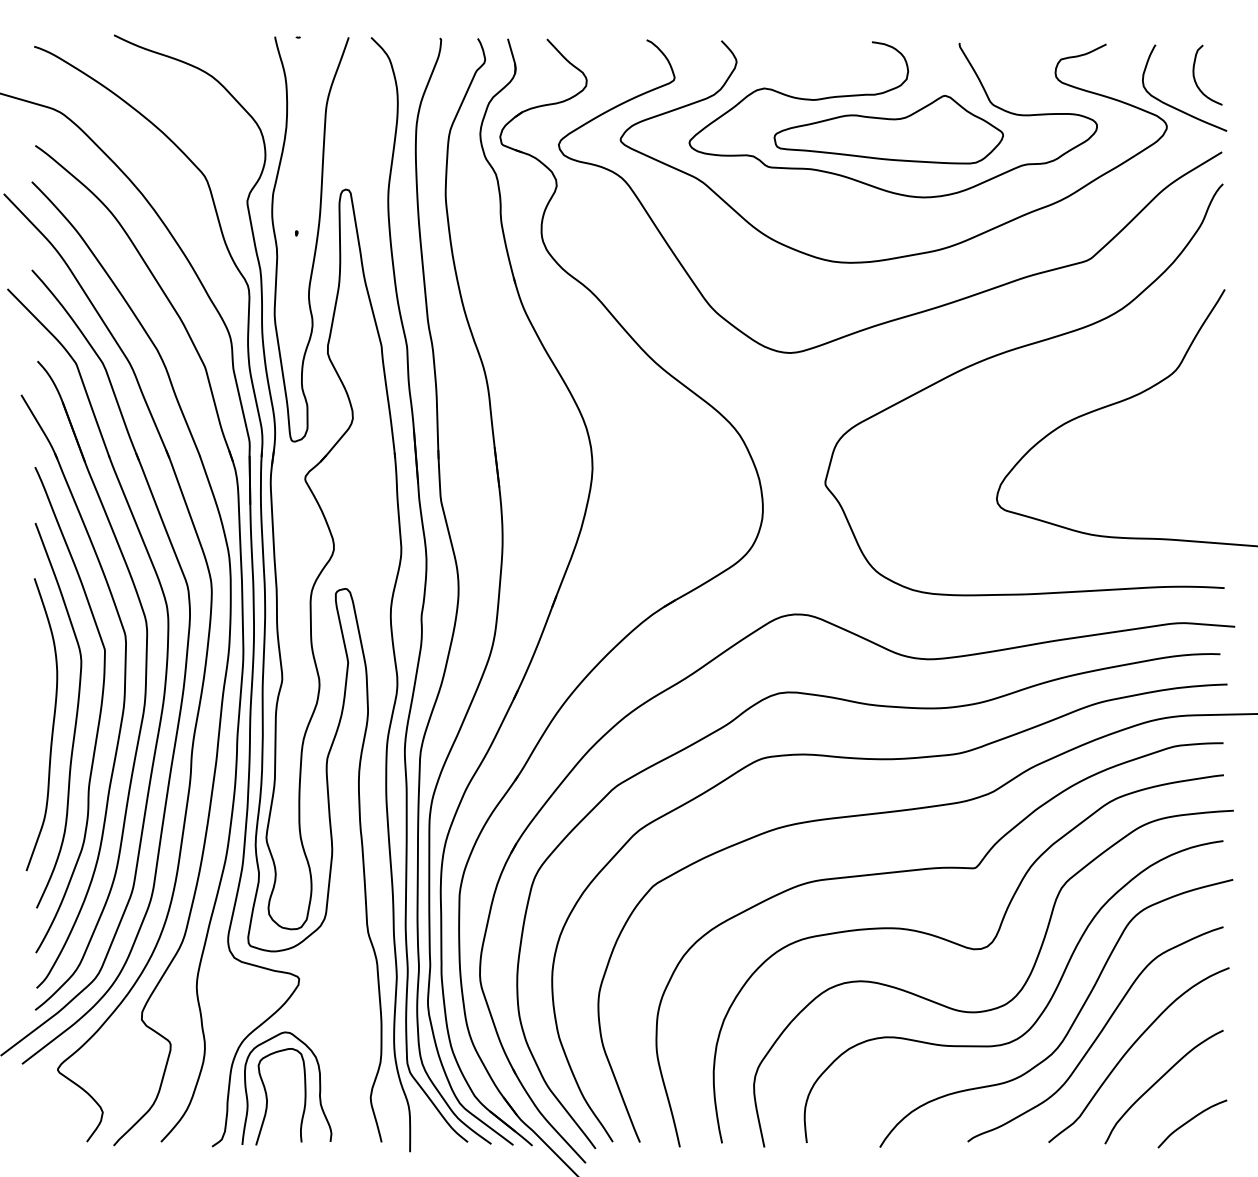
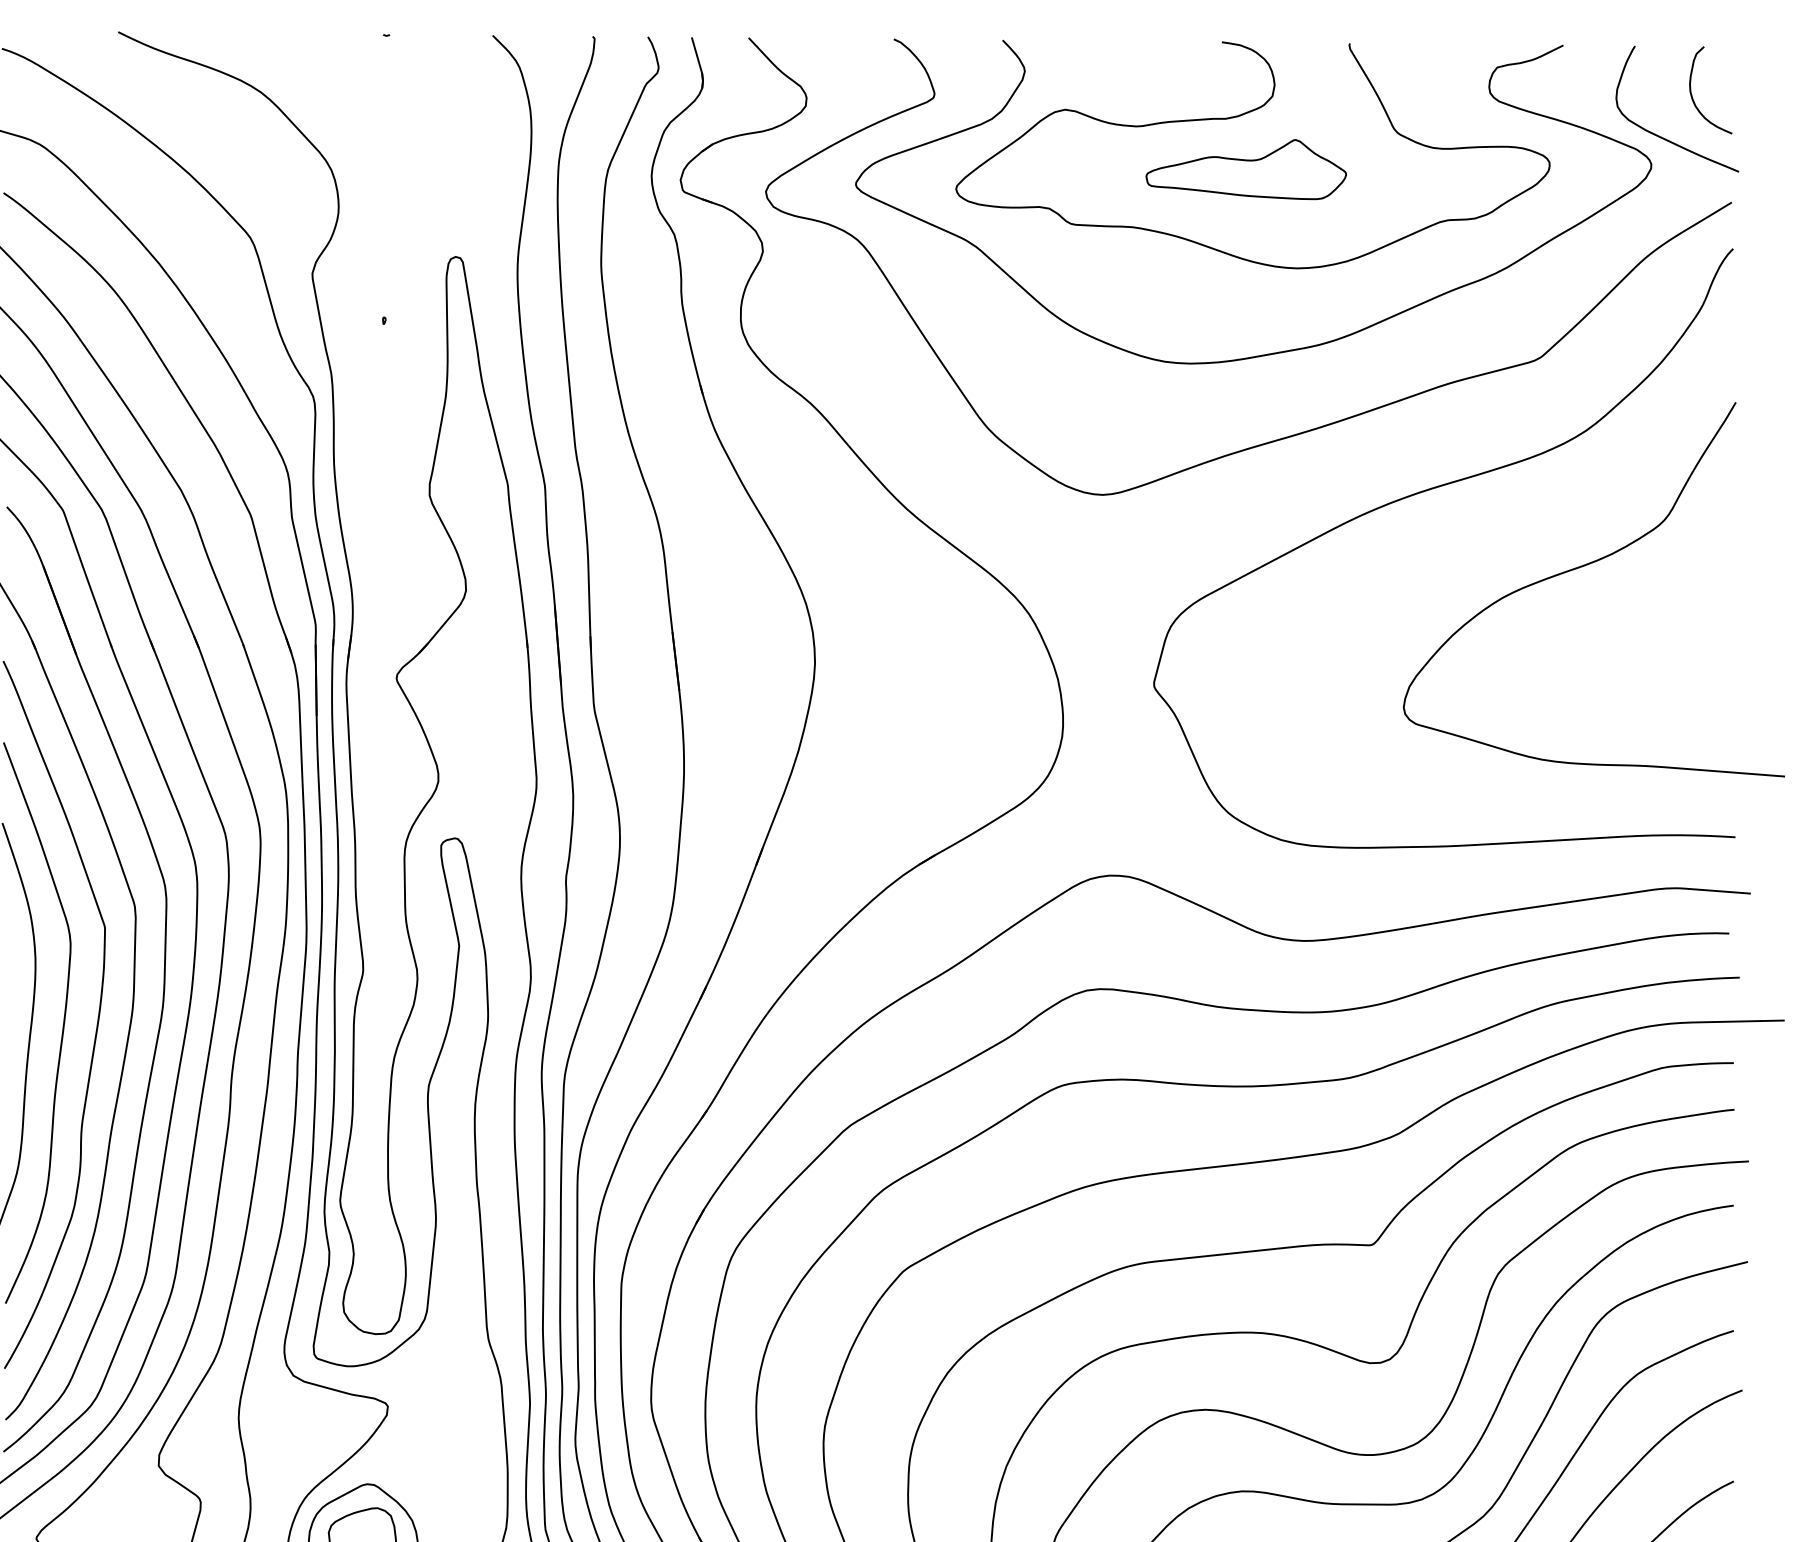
part: (888, 129) -> (1245, 169), size x0.6
curve: (315, 242) -> (411, 333), removed

